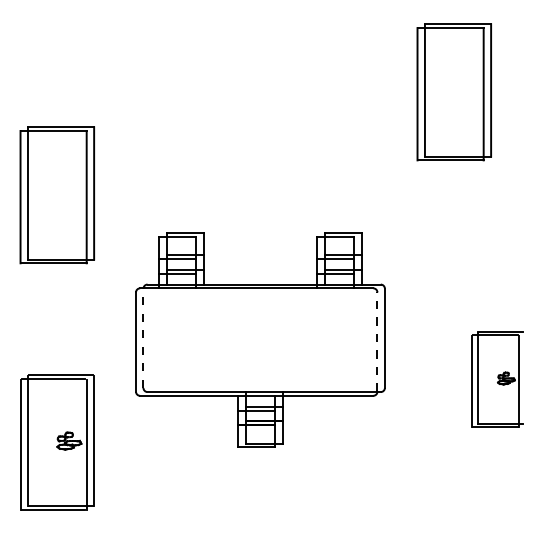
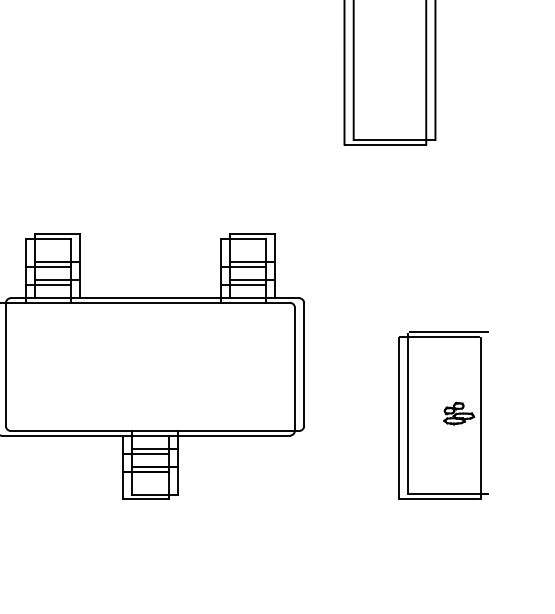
line: (143, 338) -> (5, 364), dashed -> solid
line: (377, 342) -> (295, 369), dashed -> solid
part: (497, 379) -> (443, 415), size x1.43

